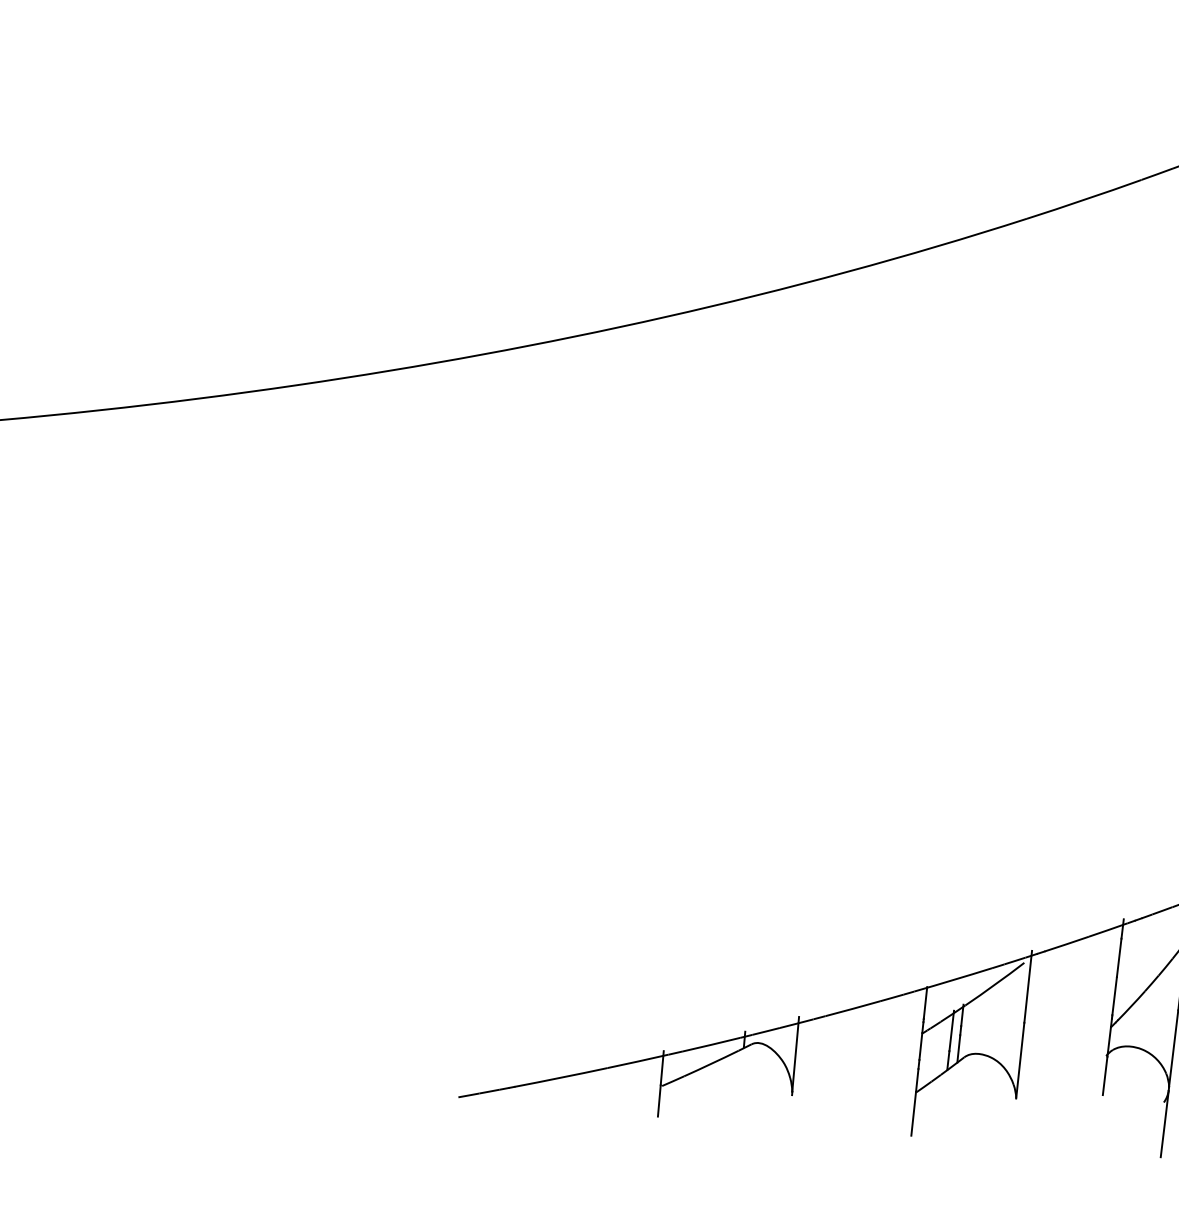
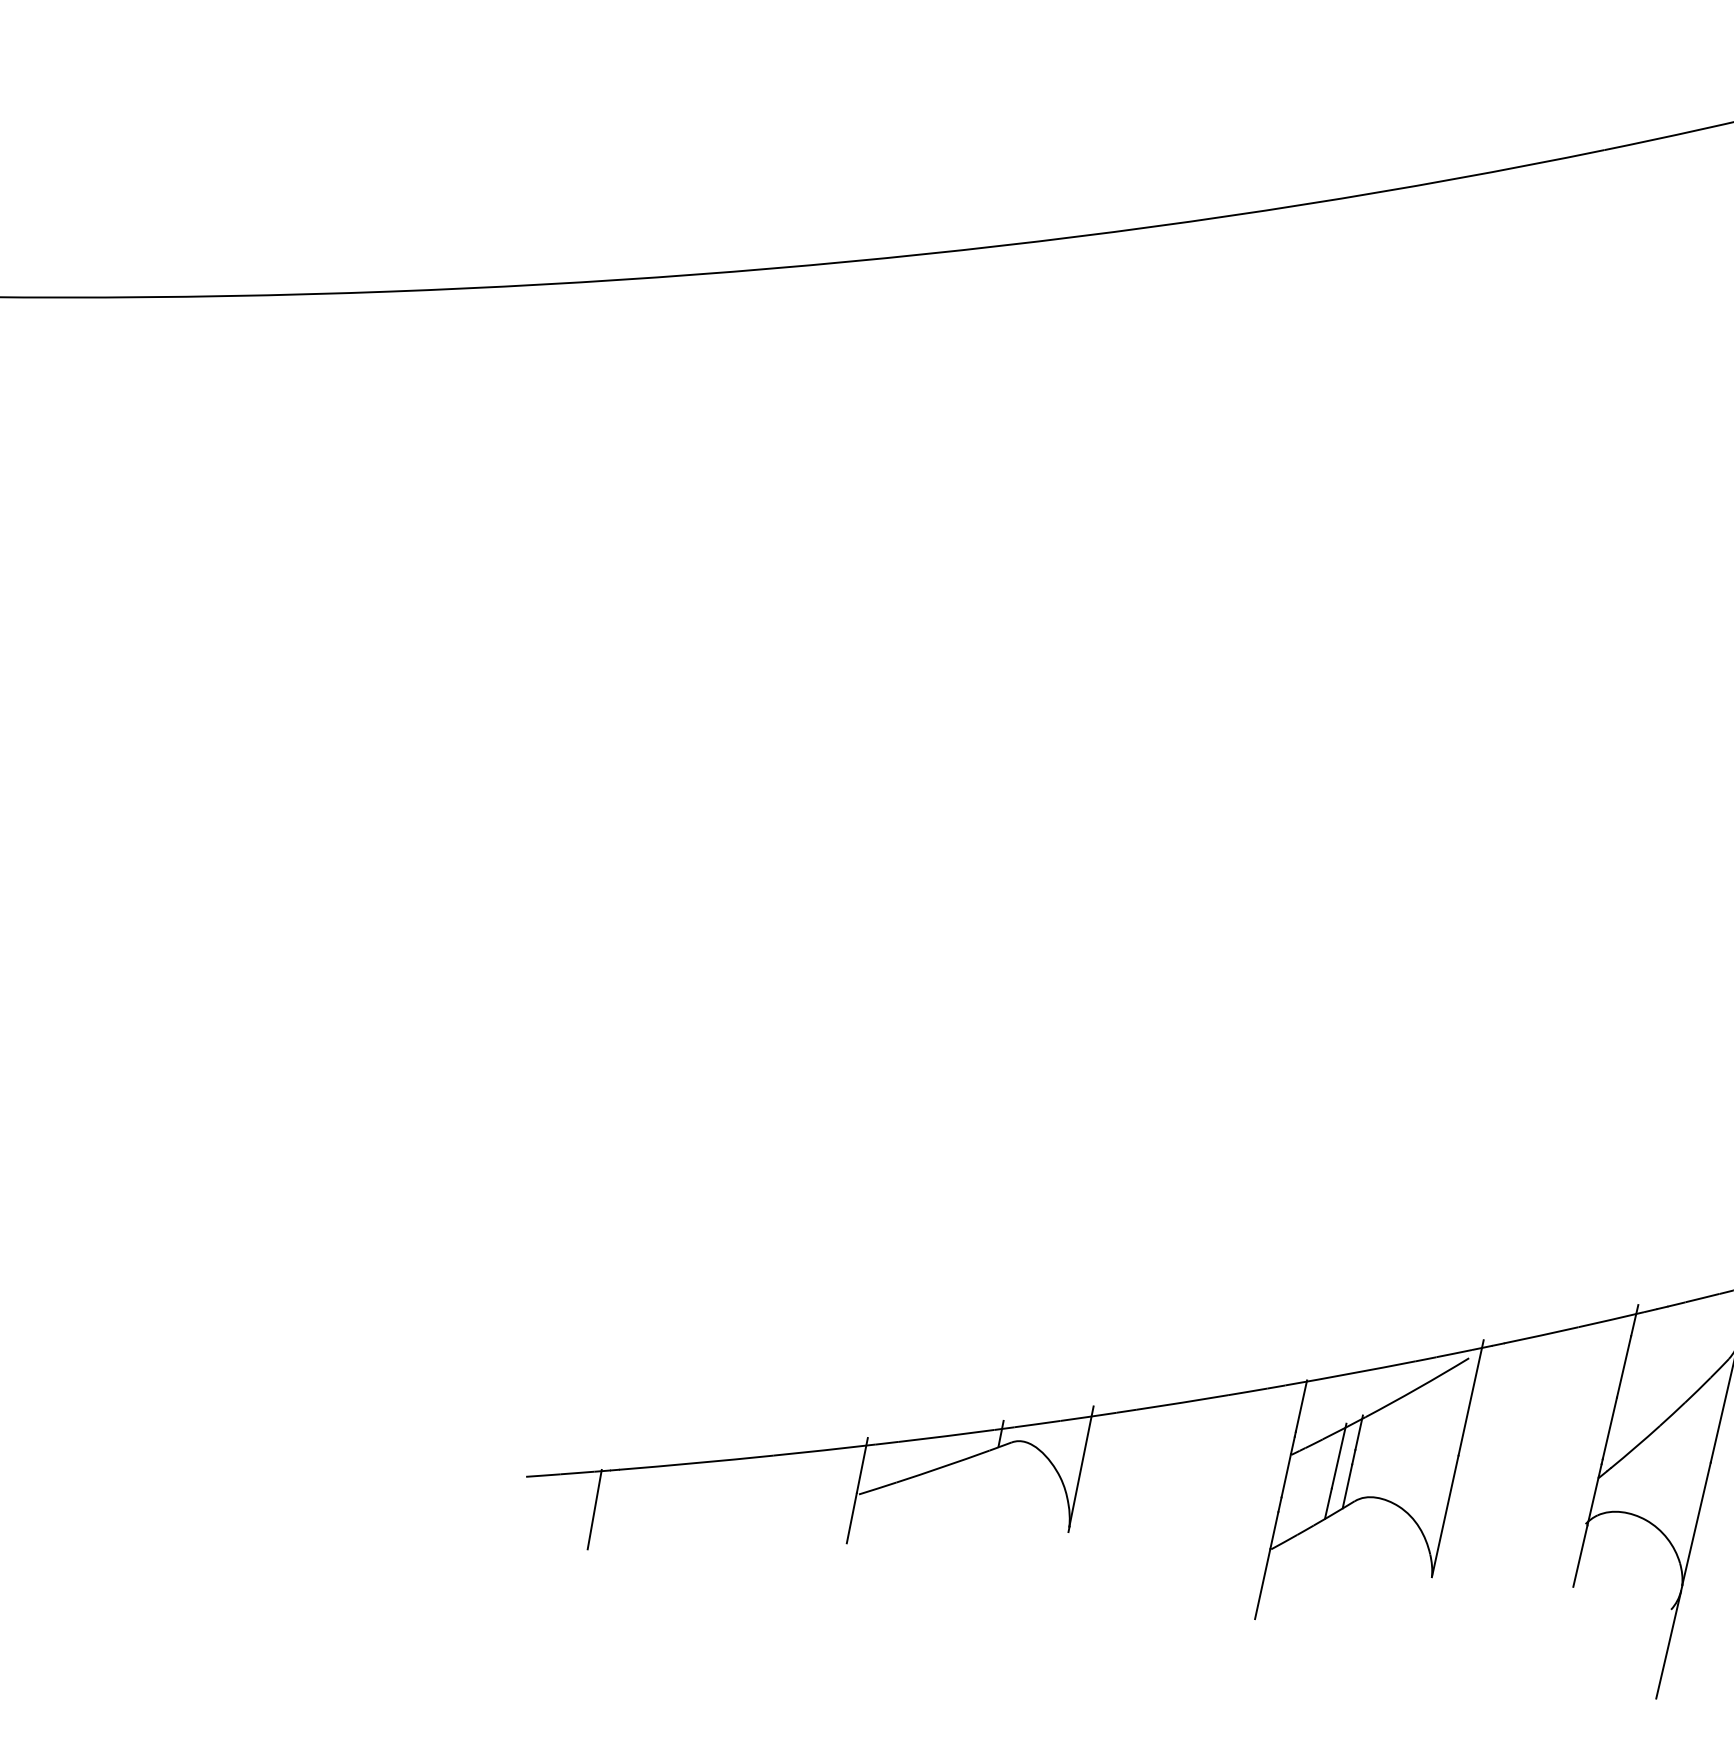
line: (501, 1112) -> (593, 1509), added

